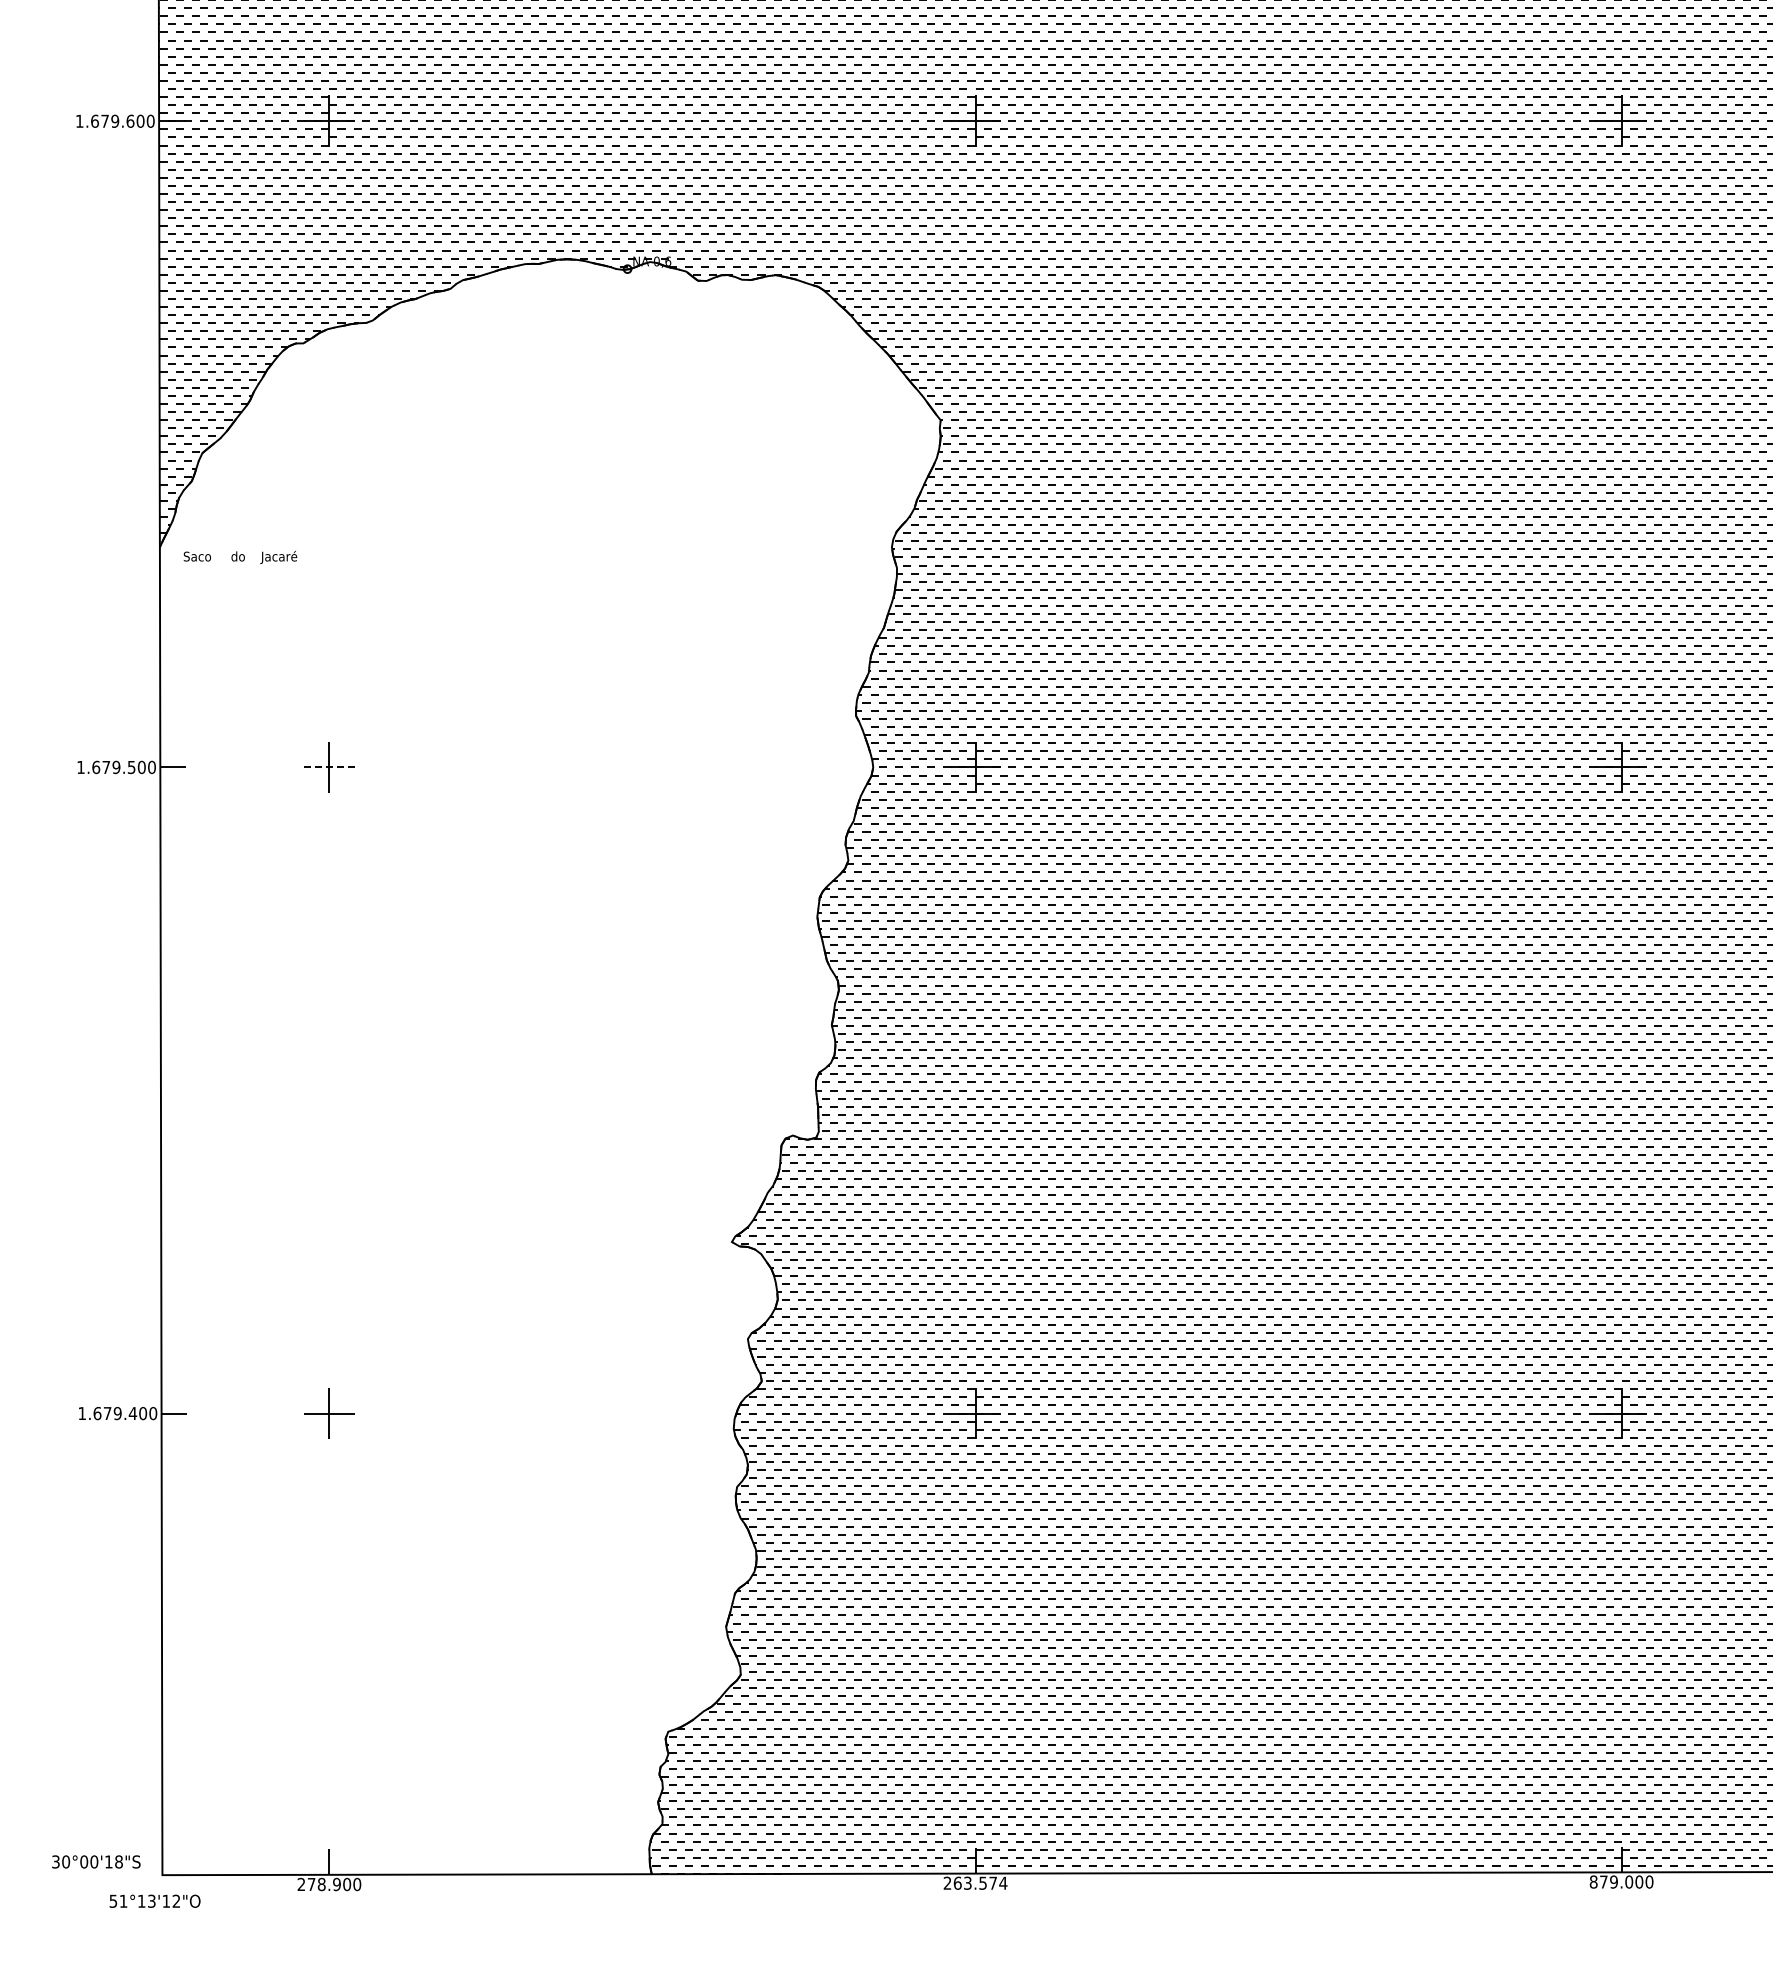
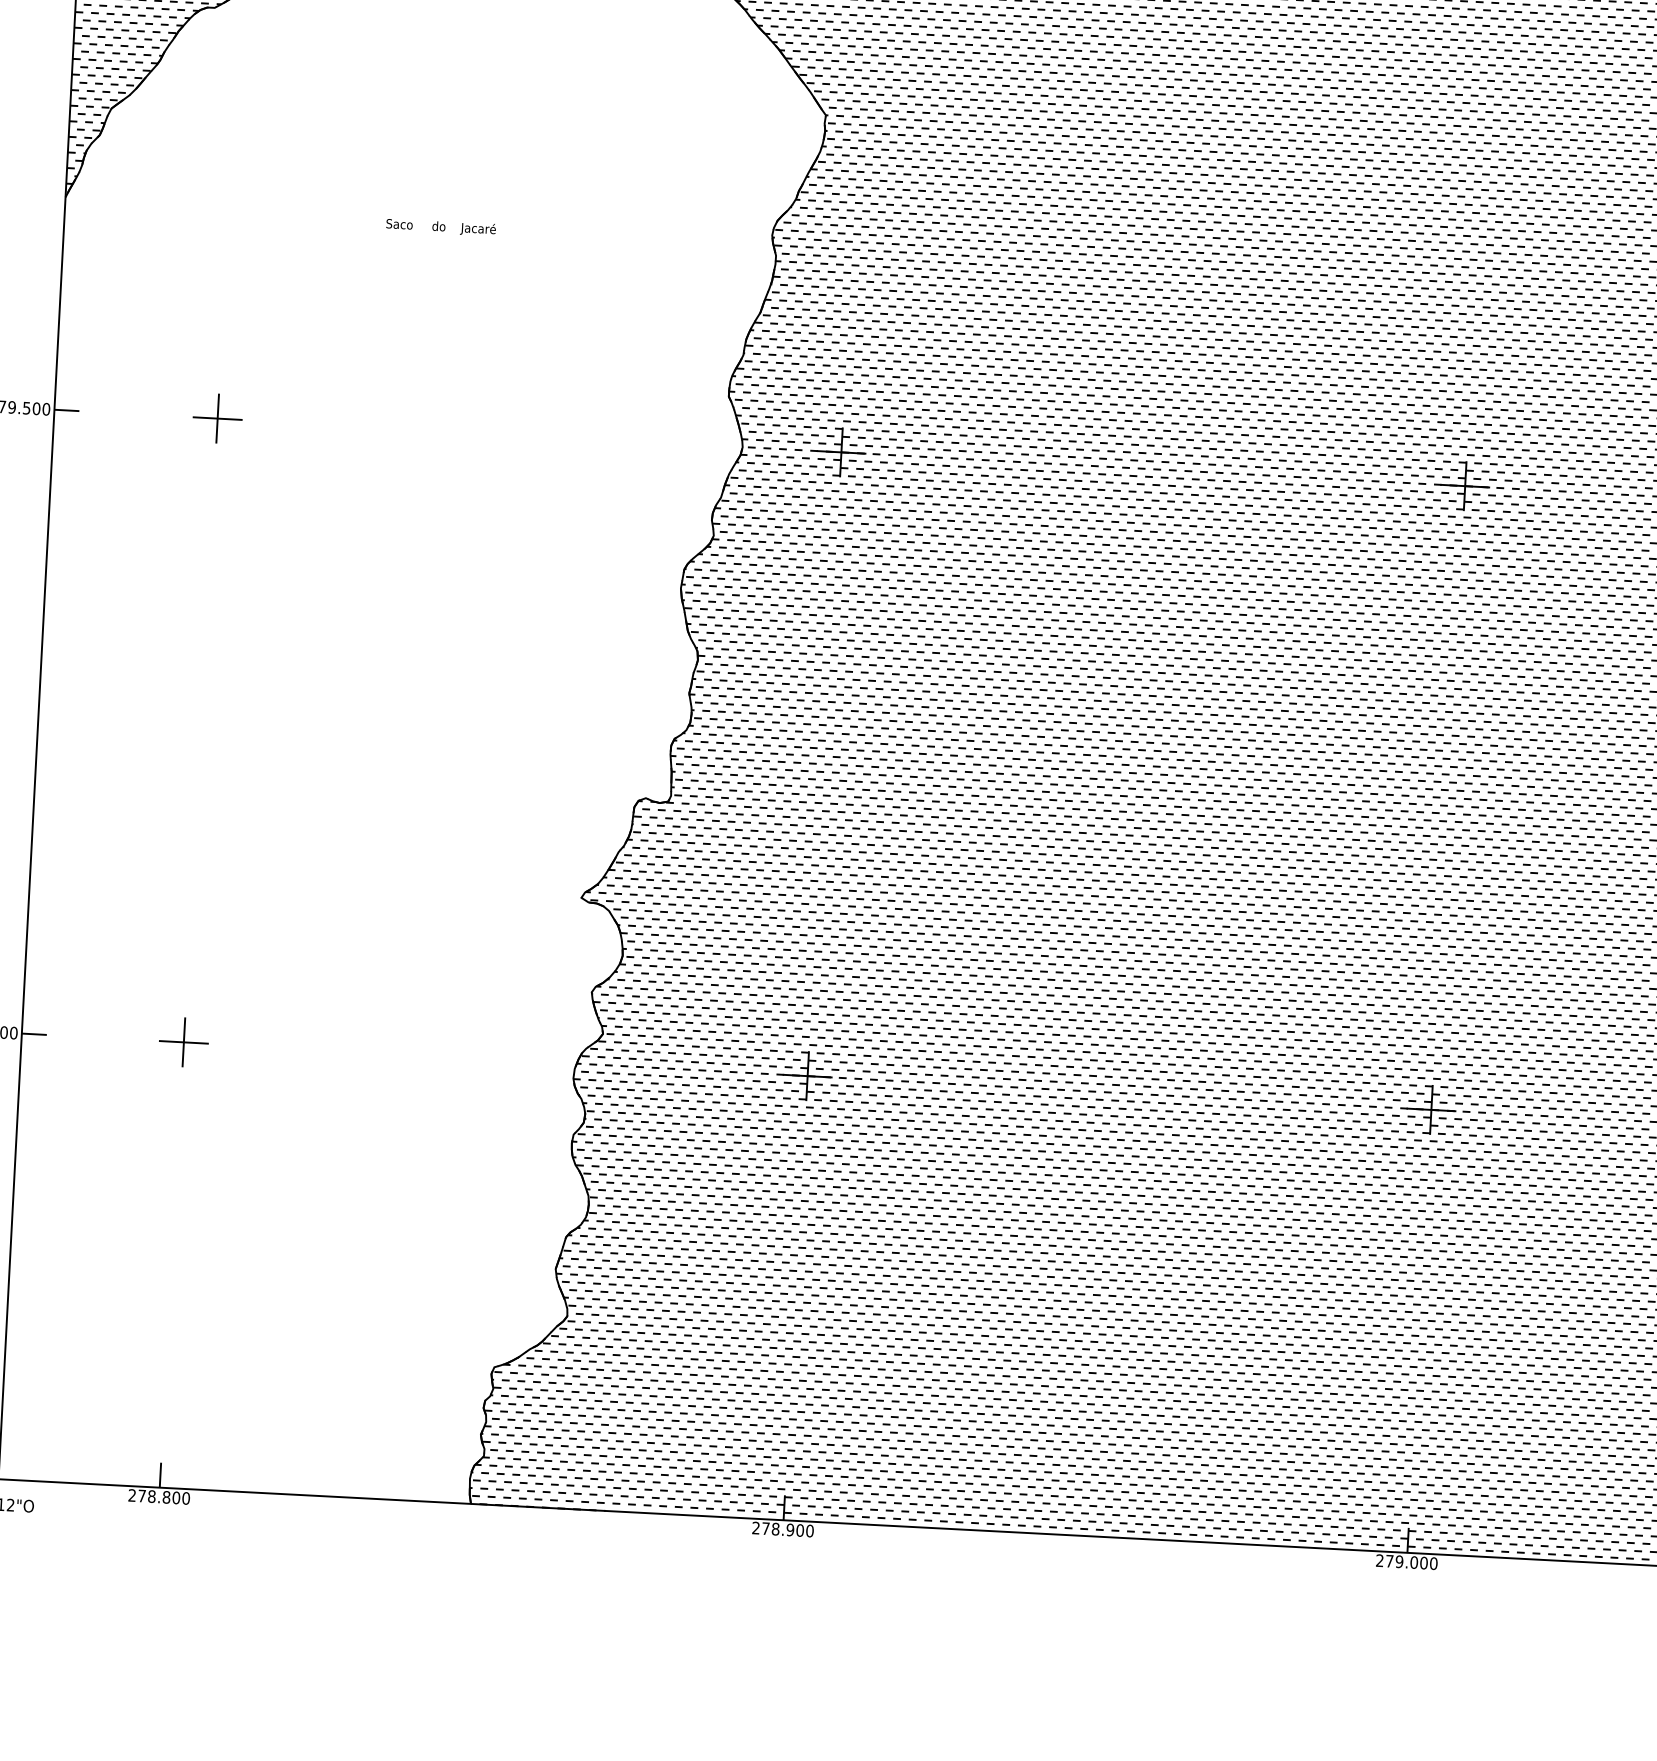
text: (240, 556) -> (441, 226), moved
line: (329, 767) -> (217, 418), dashed -> solid
text: (1593, 1881) -> (1379, 1560), 879.000 -> 279.000
text: (980, 1882) -> (787, 1529), 263.574 -> 278.900
text: (336, 1884) -> (166, 1497), 278.900 -> 278.800

